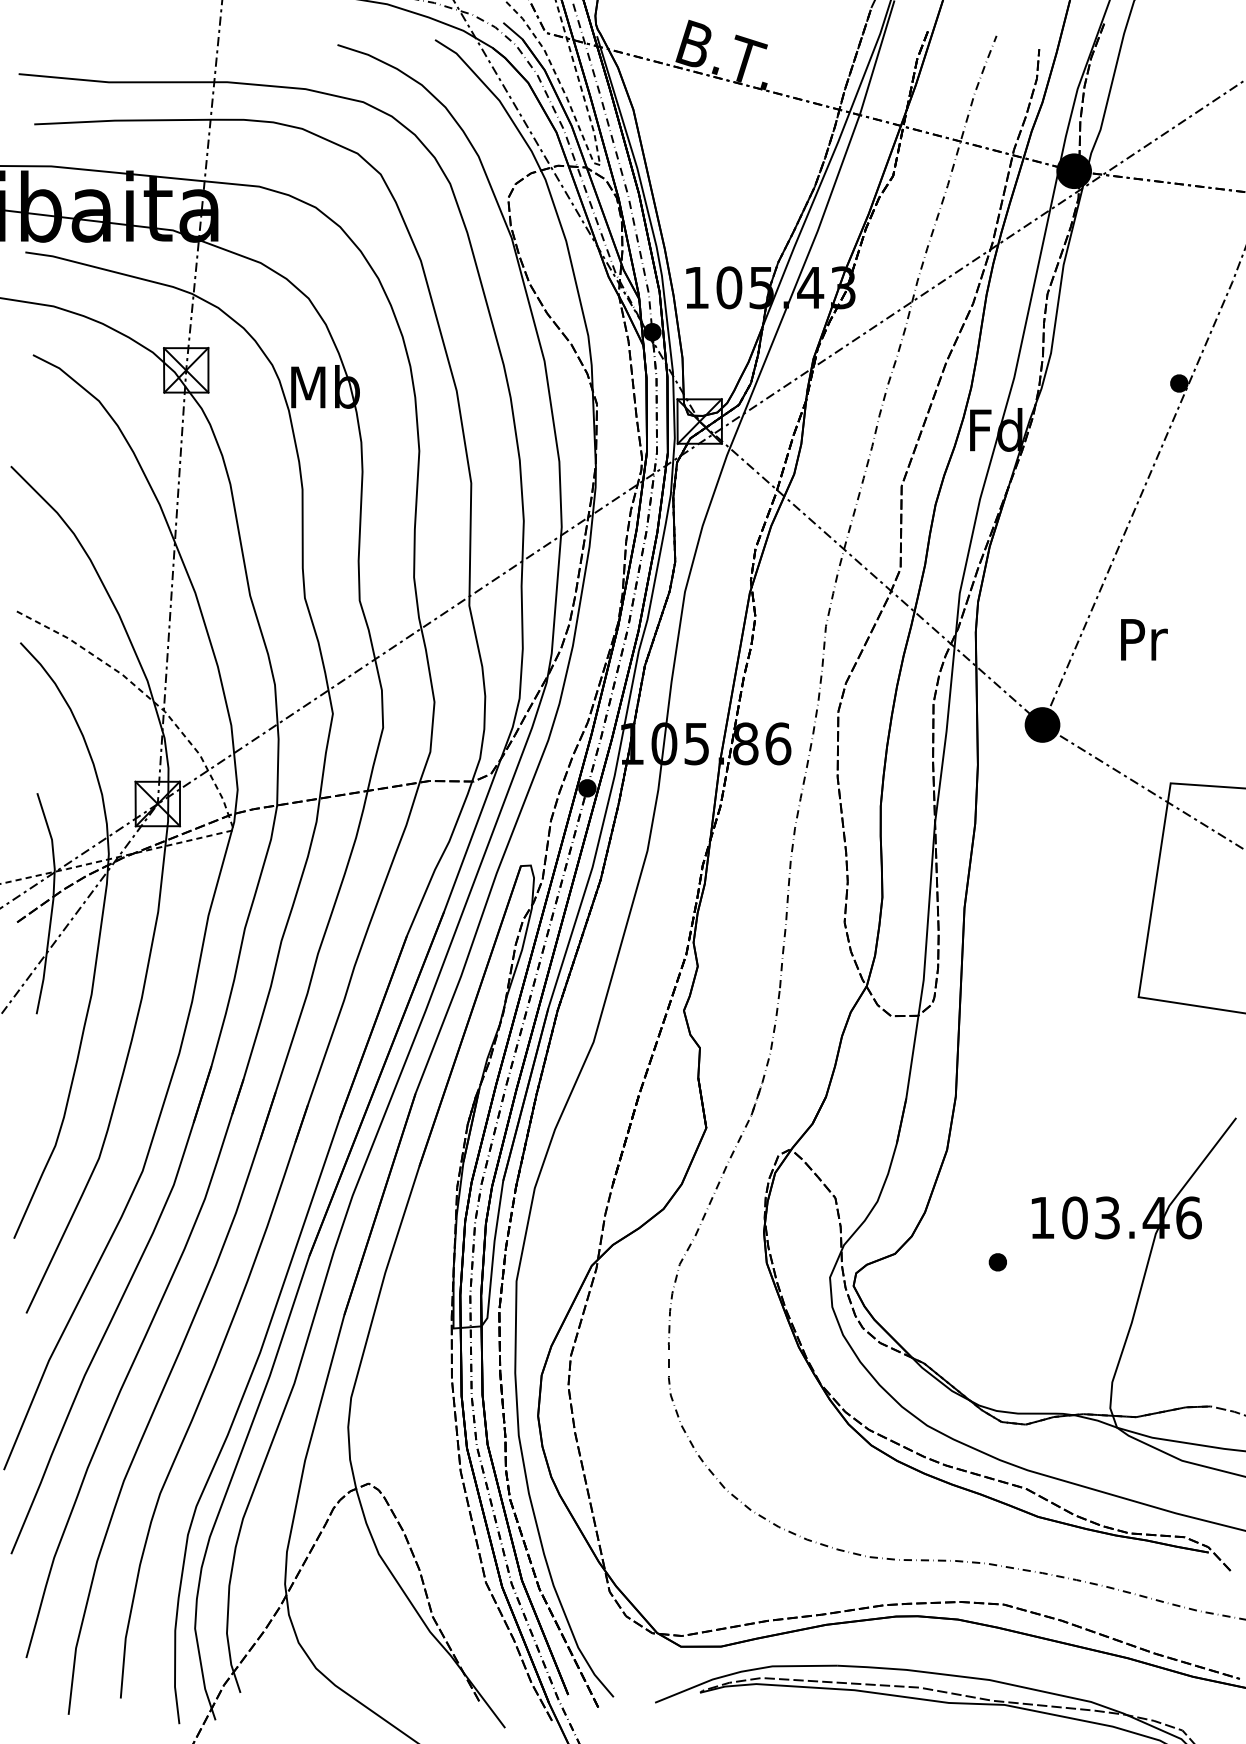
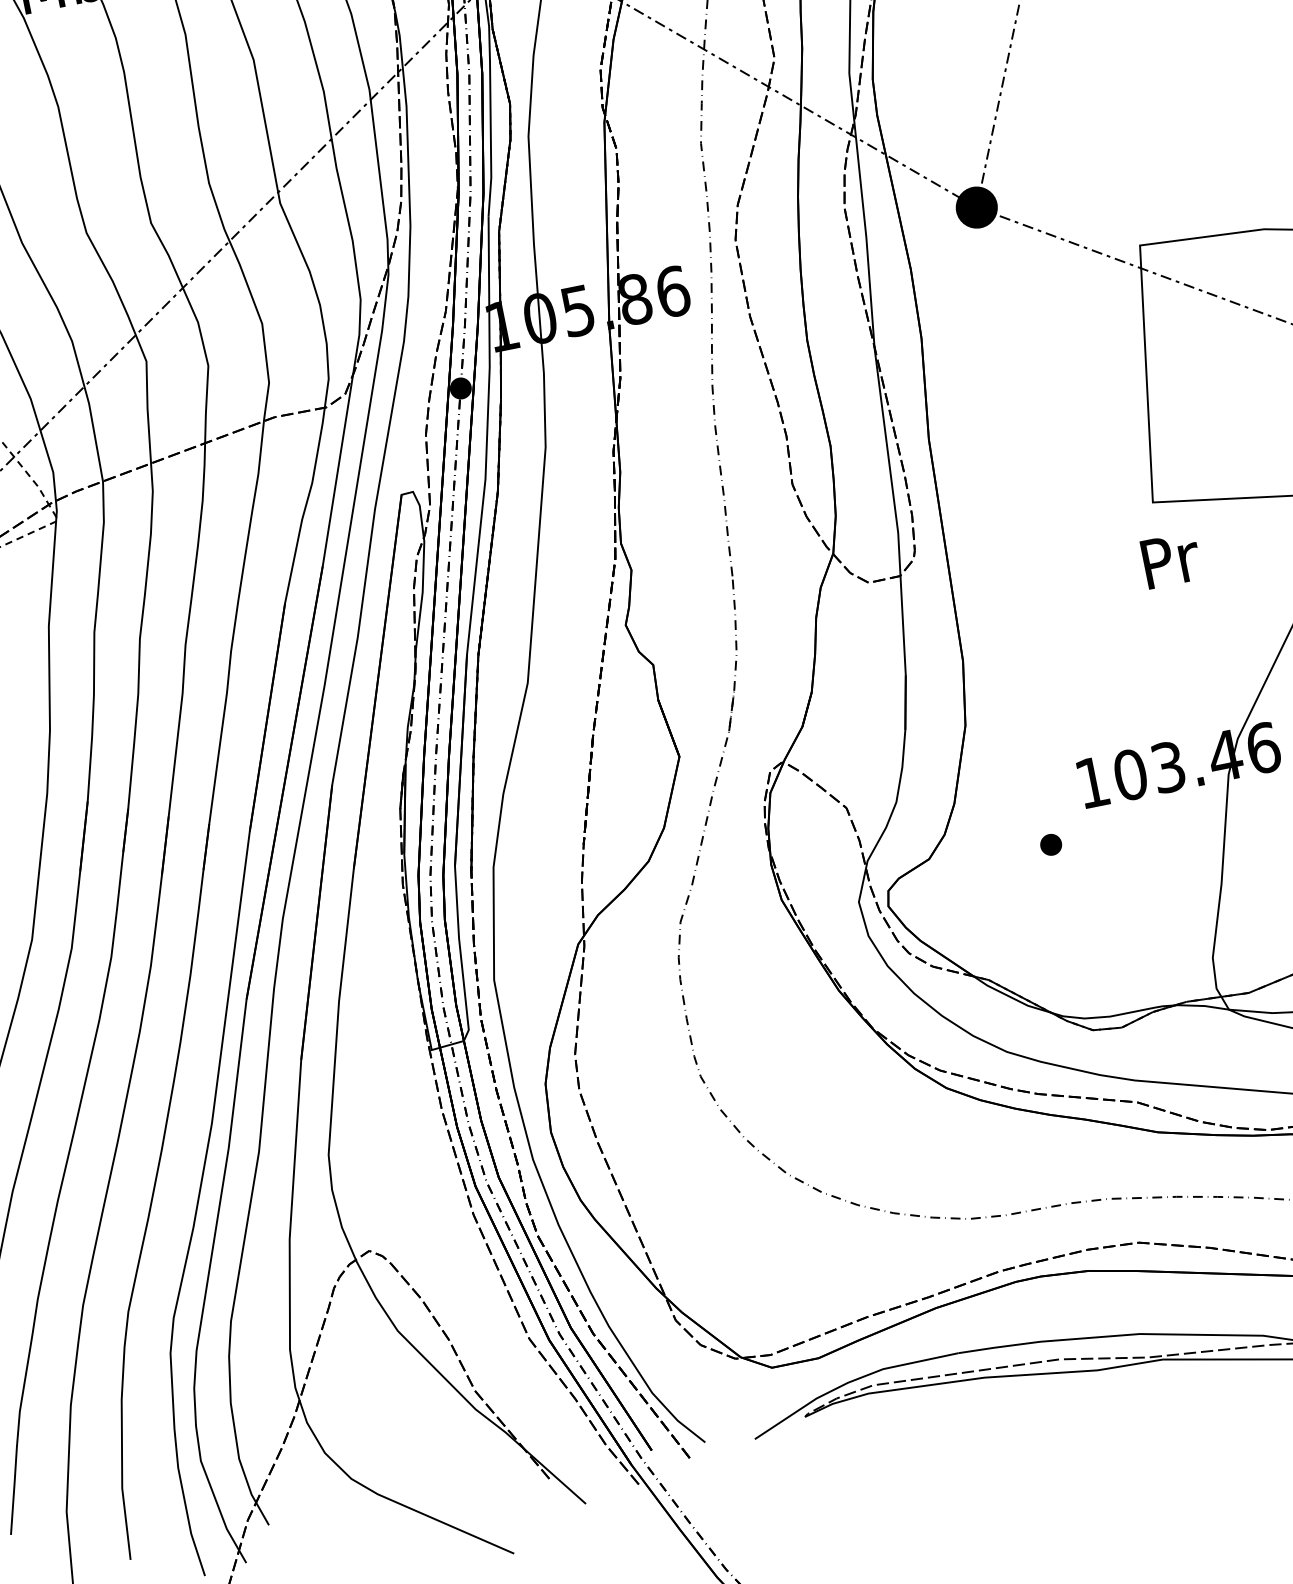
text: (1144, 639) -> (1171, 559), moved

